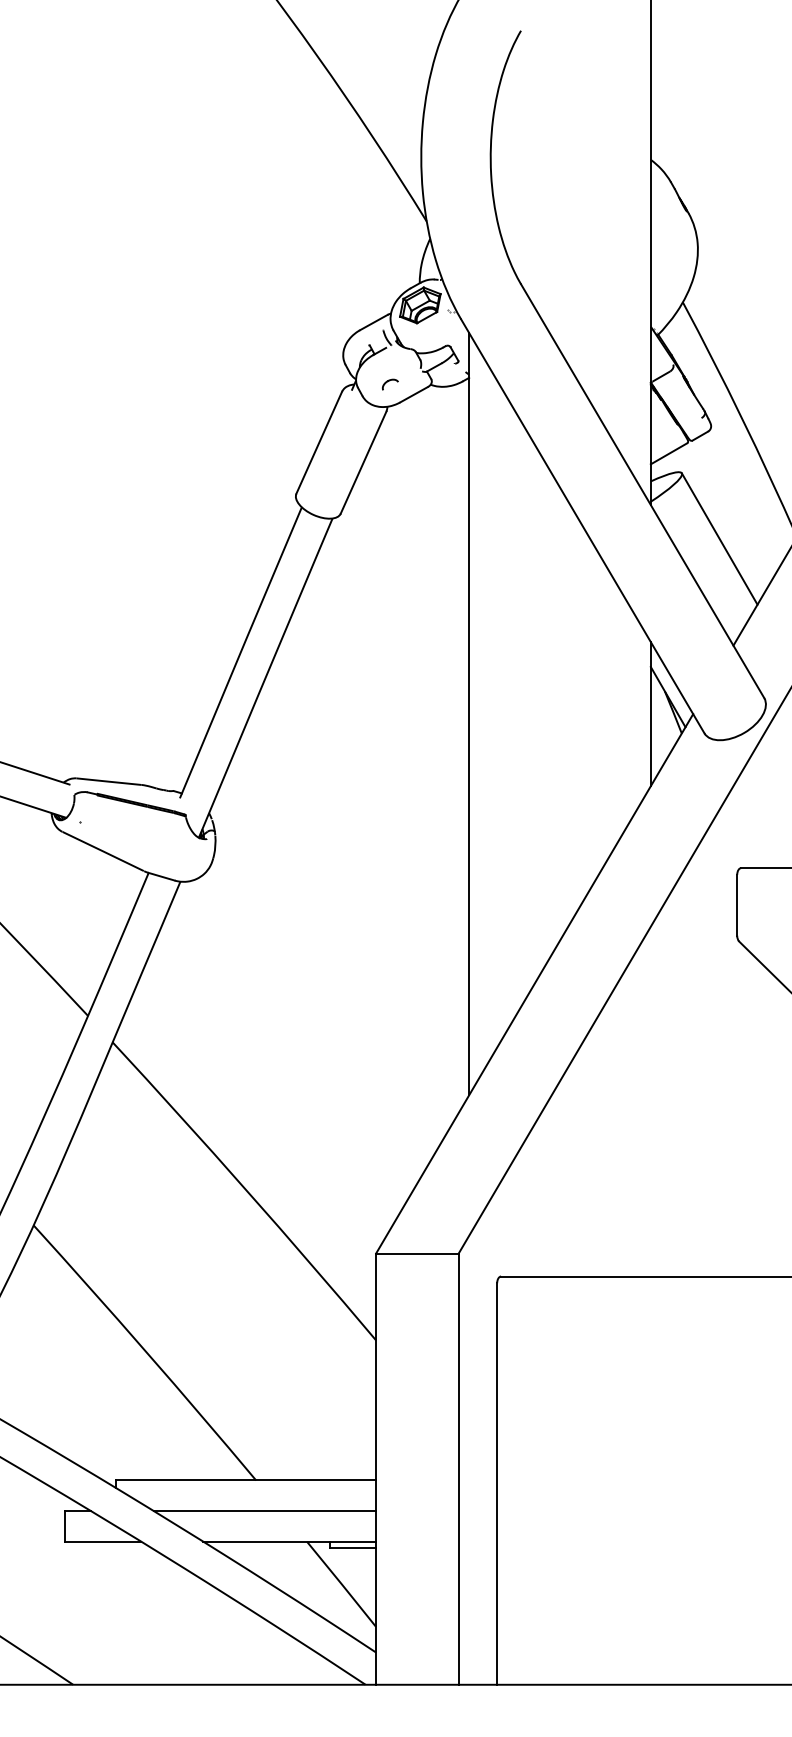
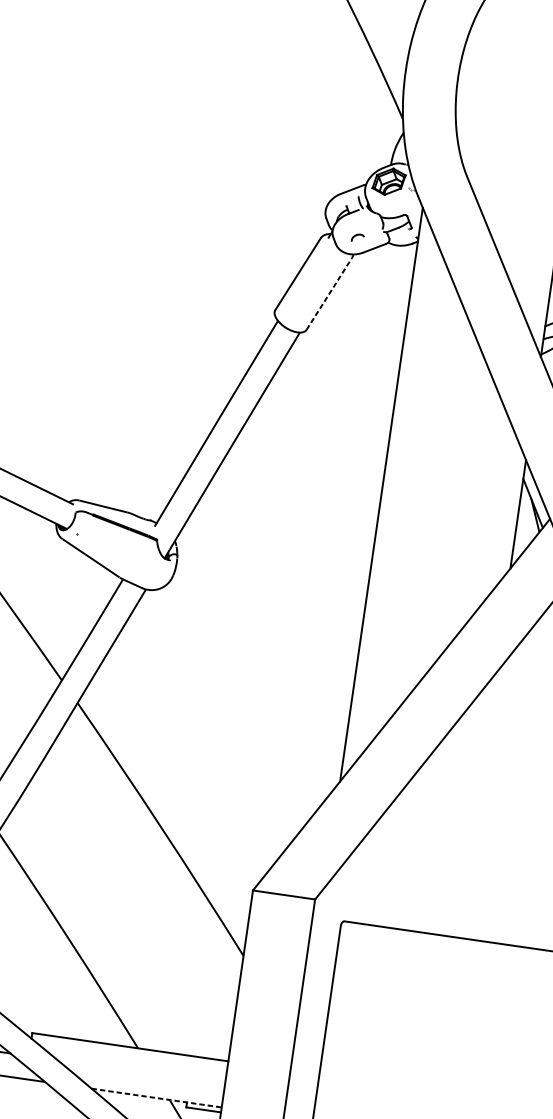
line: (363, 462) -> (329, 293), solid -> dashed
line: (264, 1511) -> (140, 1072), removed
line: (290, 1541) -> (157, 1097), solid -> dashed

